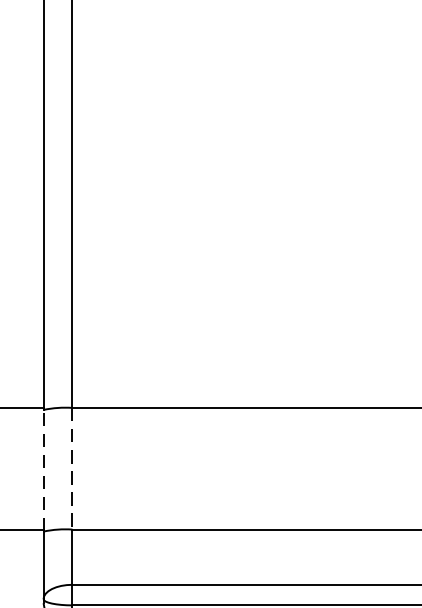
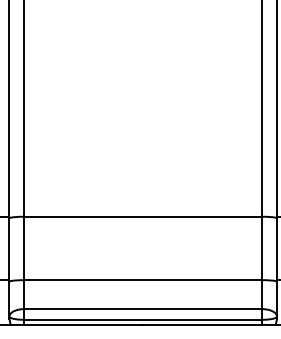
line: (72, 468) -> (24, 248), dashed -> solid
line: (43, 470) -> (9, 249), dashed -> solid

